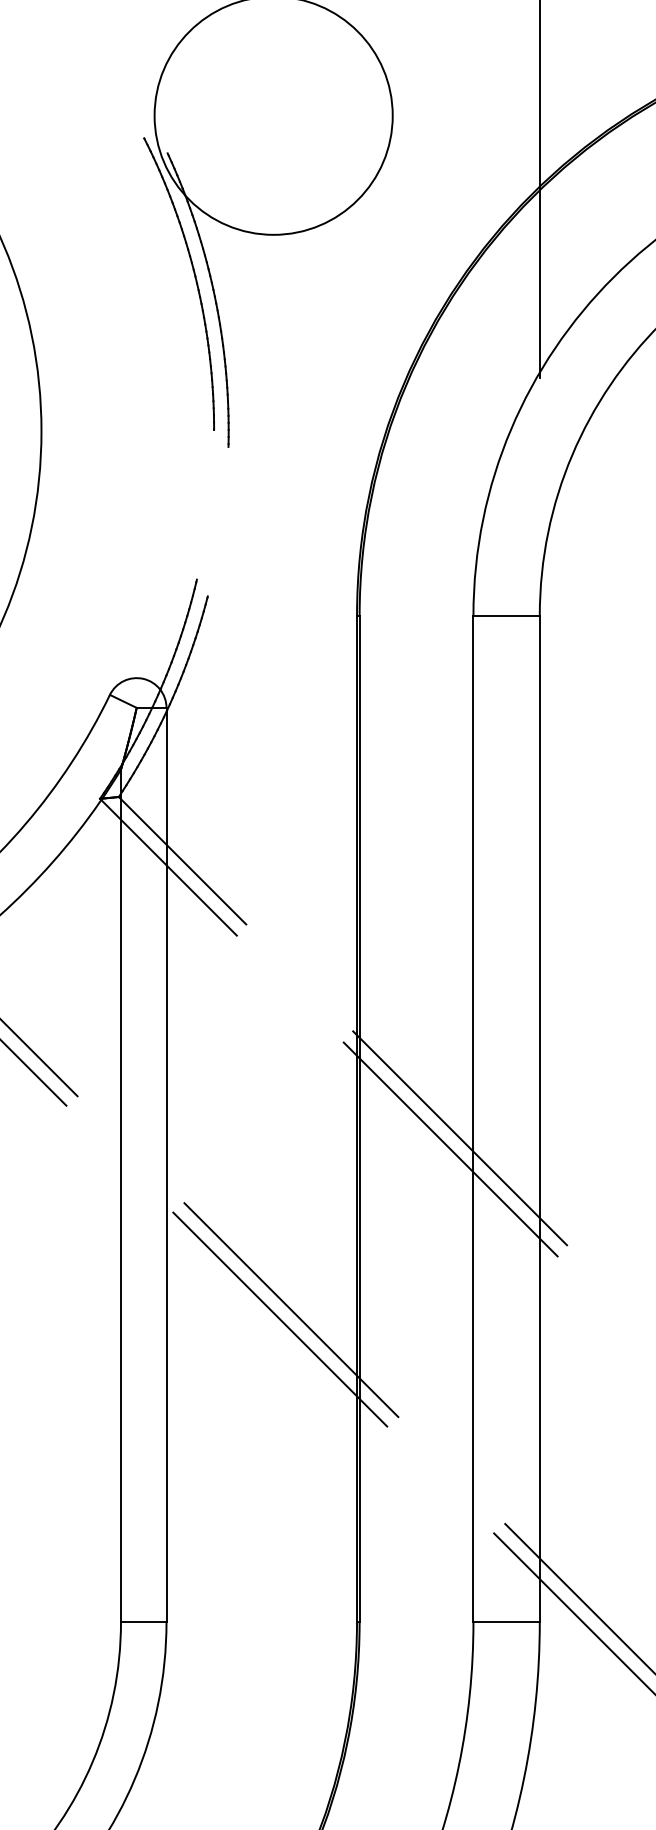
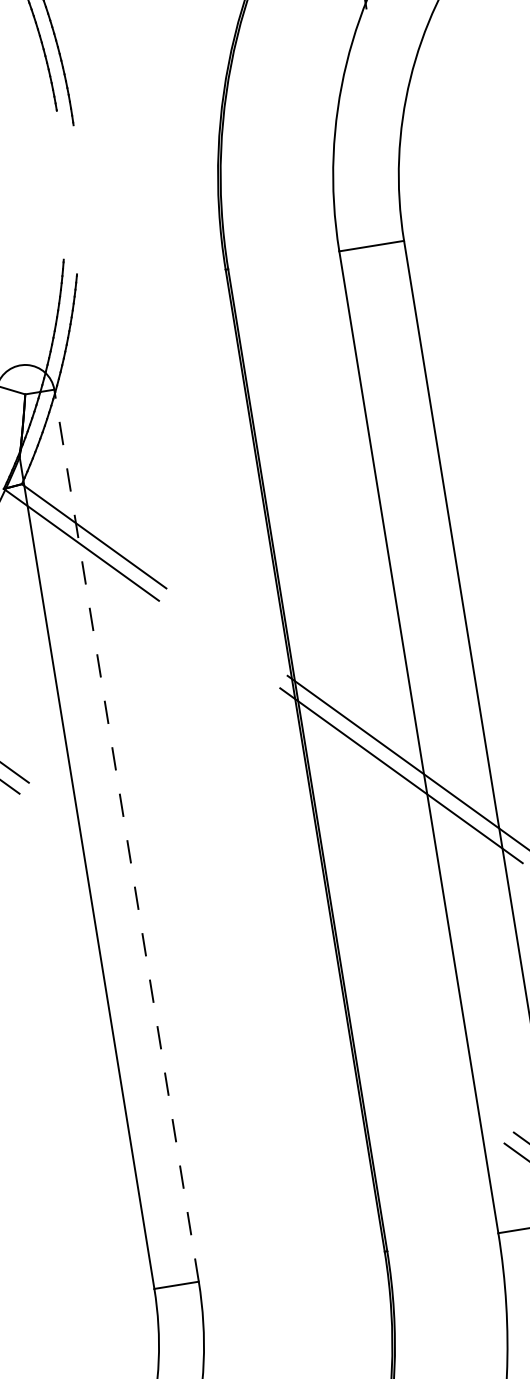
line: (166, 1164) -> (126, 835), solid -> dashed
line: (291, 1310) -> (271, 958), removed
line: (280, 1319) -> (262, 968), removed

